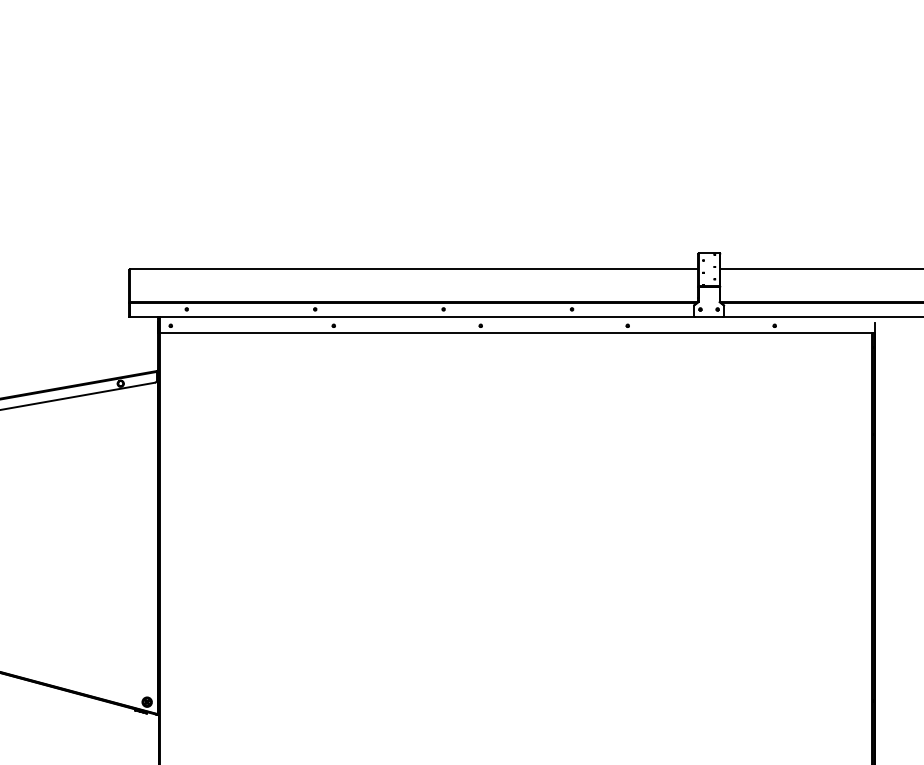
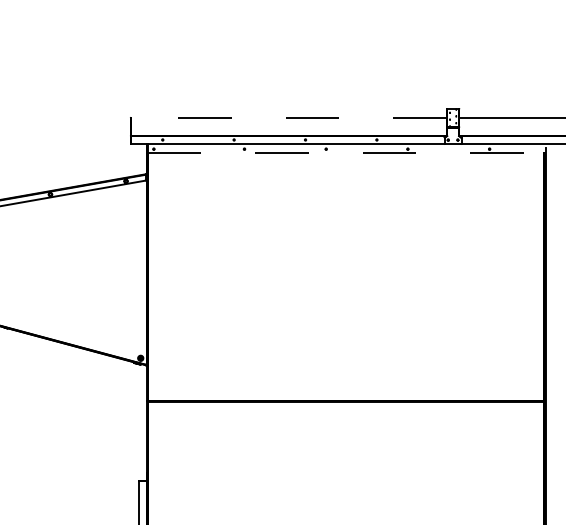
line: (414, 268) -> (289, 117), solid -> dashed
line: (517, 331) -> (346, 152), solid -> dashed

